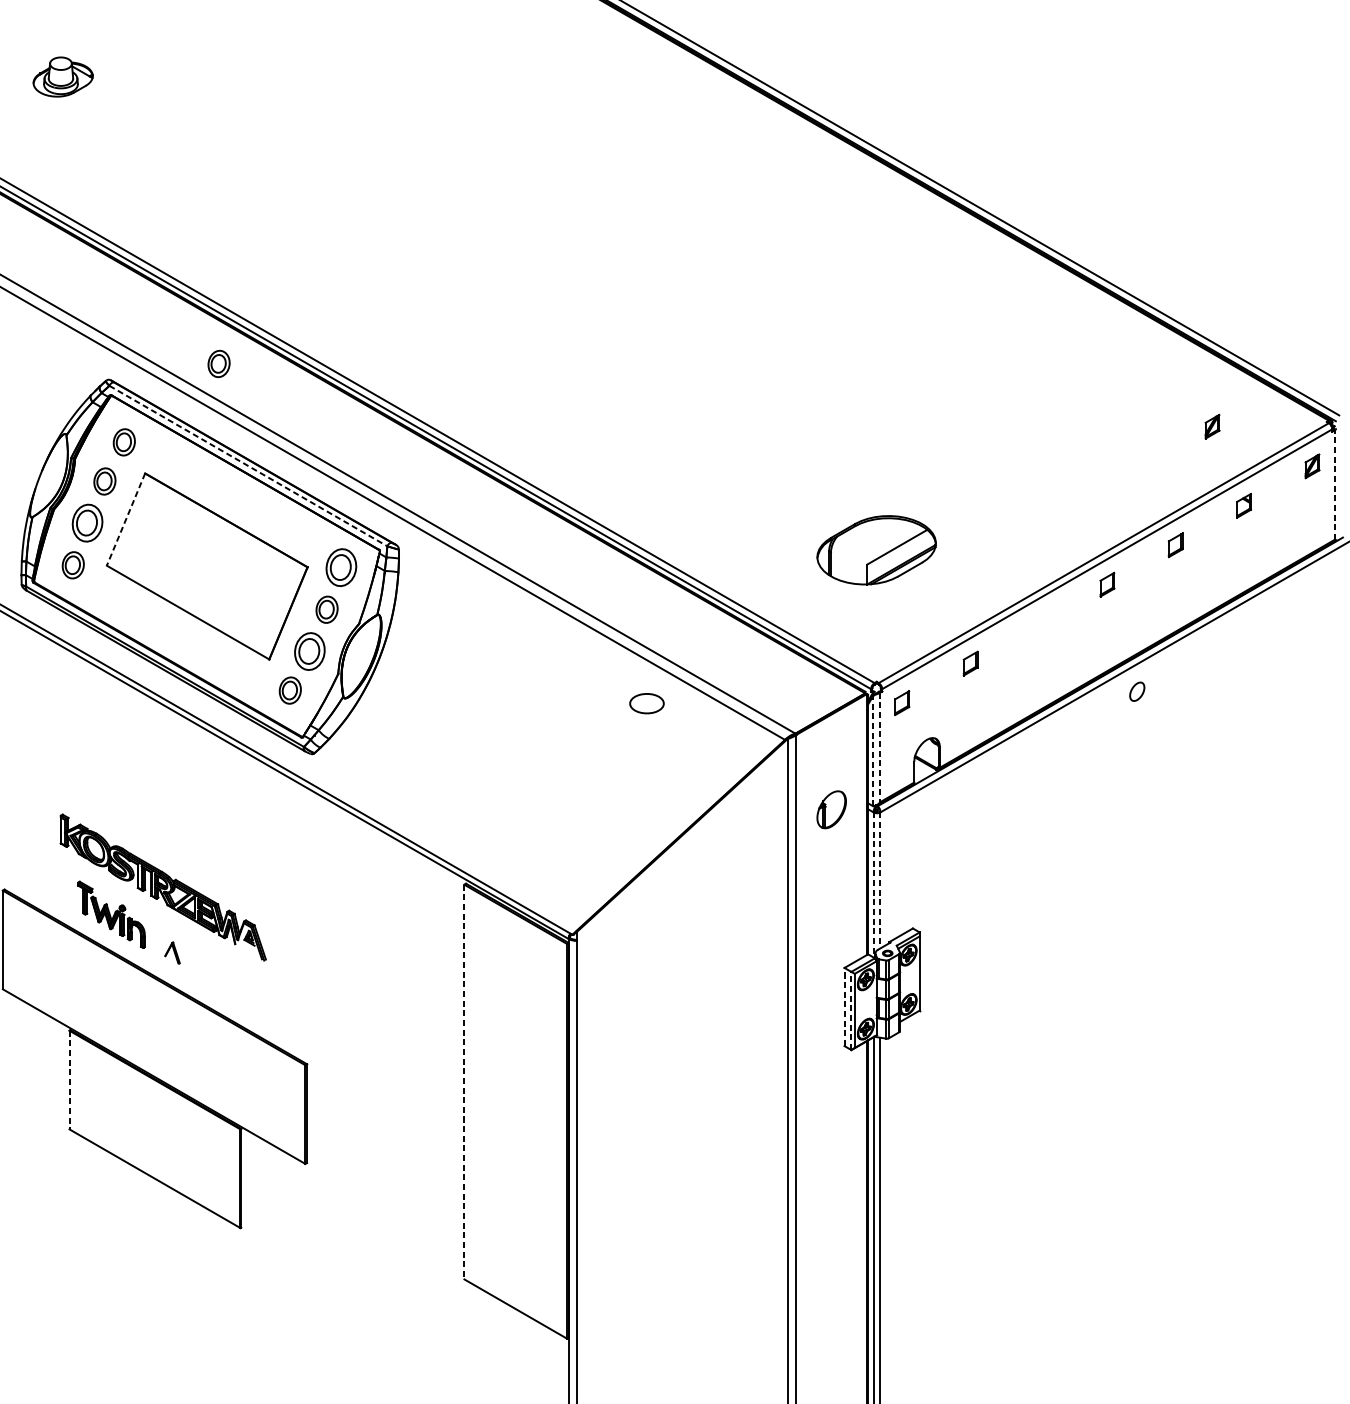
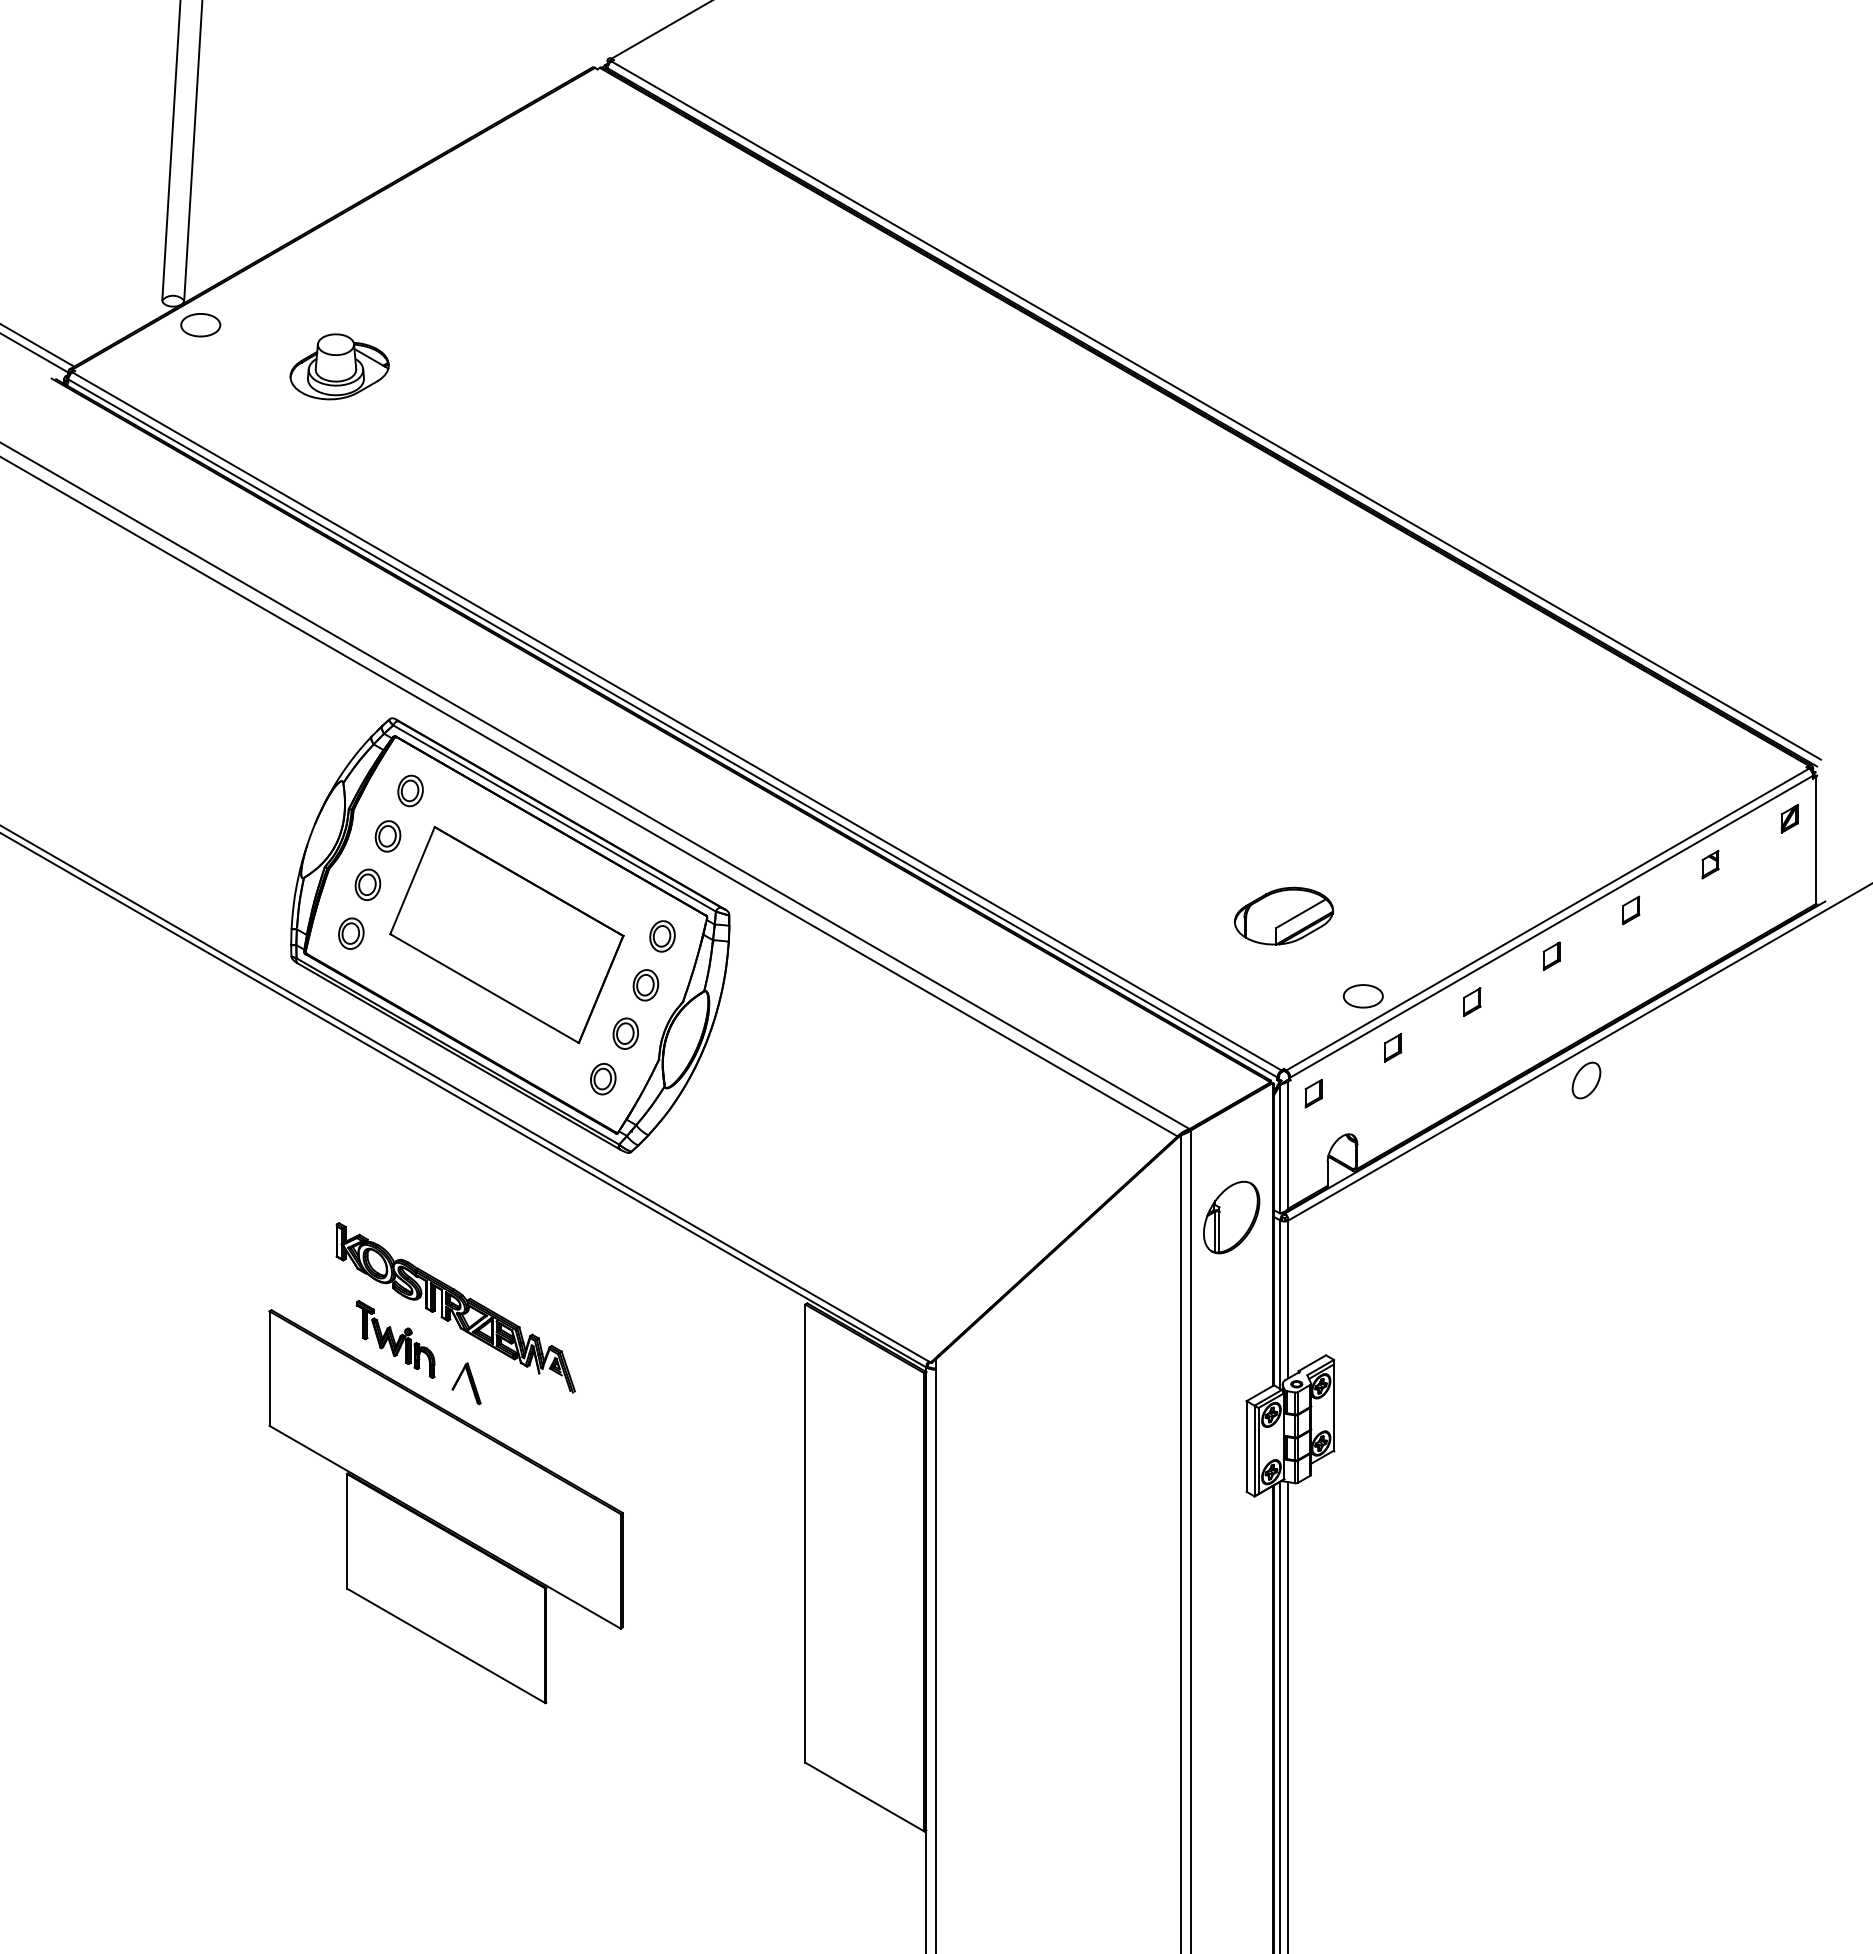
part: (63, 76) -> (339, 366), size x1.43
part: (219, 363) -> (520, 699), removed
part: (1212, 426) -> (1673, 772), removed
line: (249, 466) -> (555, 818), dashed -> solid
line: (1334, 485) -> (1815, 840), dashed -> solid
line: (125, 519) -> (412, 880), dashed -> solid
part: (87, 522) -> (367, 884), size x0.71
part: (876, 549) -> (1283, 915), size x0.71
part: (341, 567) -> (662, 936), size x0.71
part: (1039, 623) -> (1472, 1001), added
part: (309, 651) -> (625, 1033), size x0.71
part: (1137, 691) -> (1586, 1080), size x1.67
part: (646, 703) -> (1362, 996), moved
line: (880, 747) -> (1288, 1145), dashed -> solid
line: (872, 750) -> (1279, 1148), dashed -> solid
part: (831, 809) -> (1231, 1217), size x1.67
line: (880, 880) -> (1288, 1299), dashed -> solid
line: (873, 885) -> (1280, 1305), dashed -> solid
part: (172, 952) -> (466, 1383), size x1.67
line: (844, 1007) -> (1246, 1446), dashed -> solid
line: (851, 1010) -> (1254, 1450), dashed -> solid
line: (69, 1080) -> (346, 1531), dashed -> solid
line: (464, 1082) -> (805, 1534), dashed -> solid

